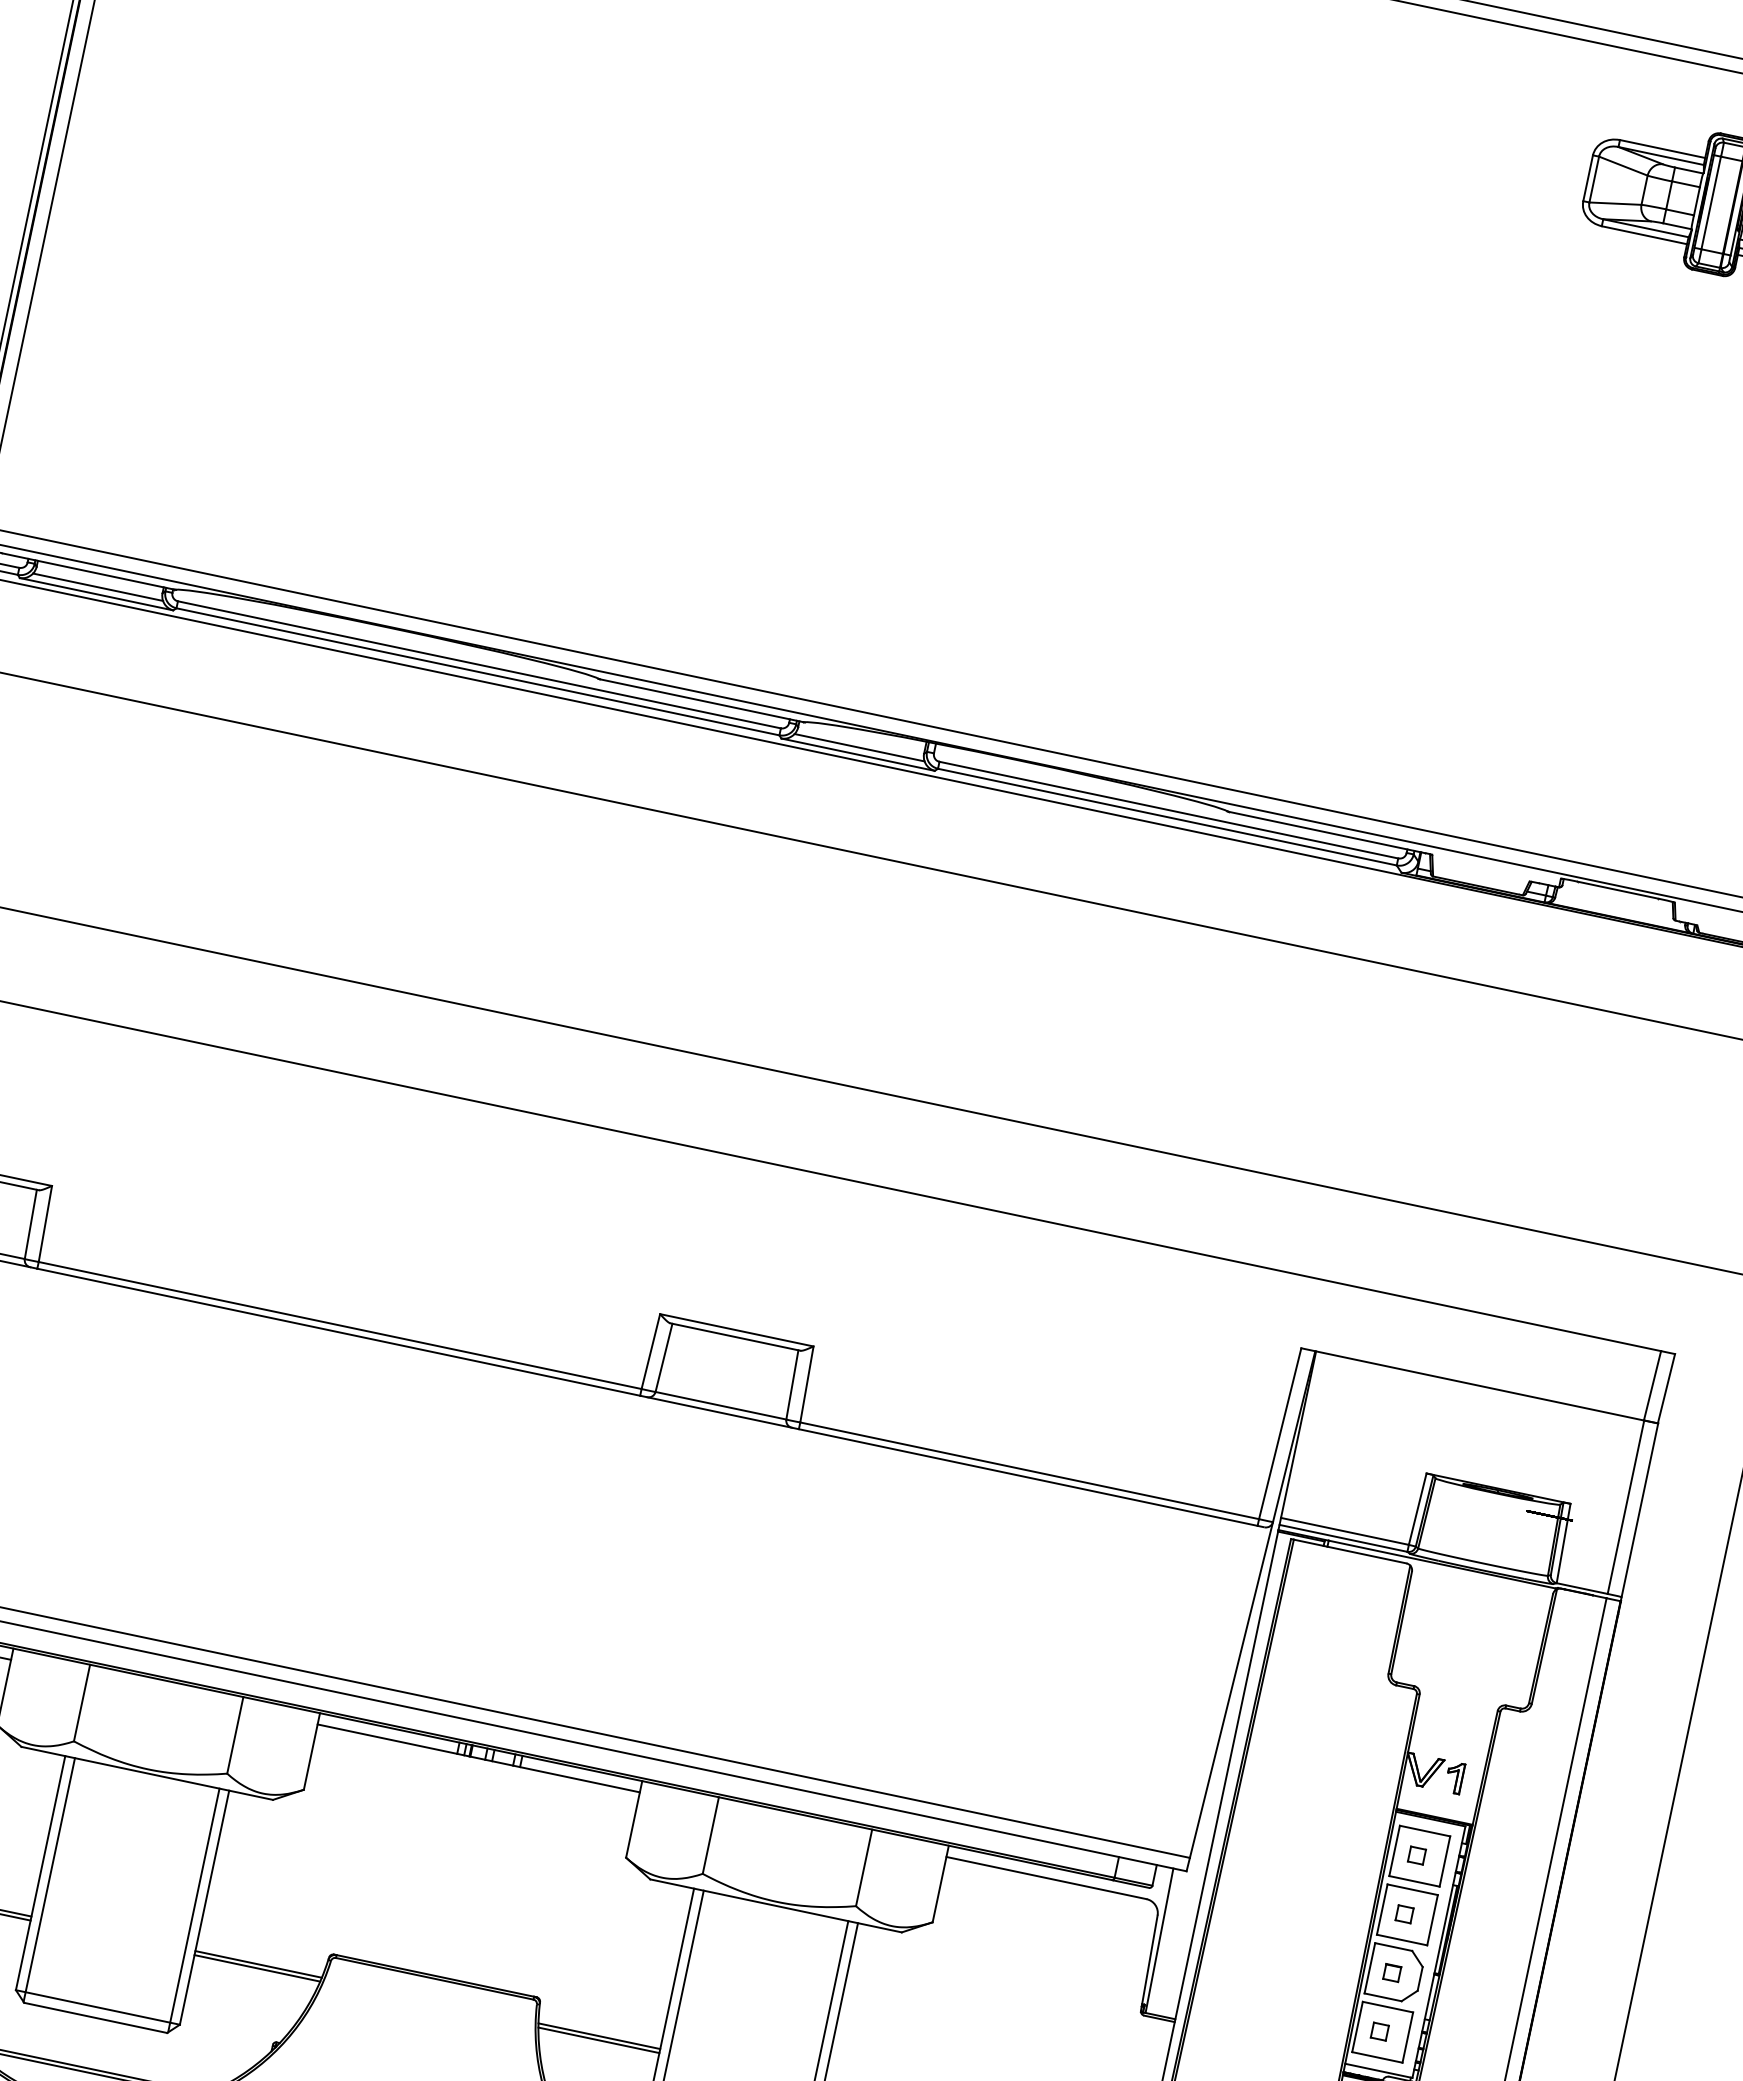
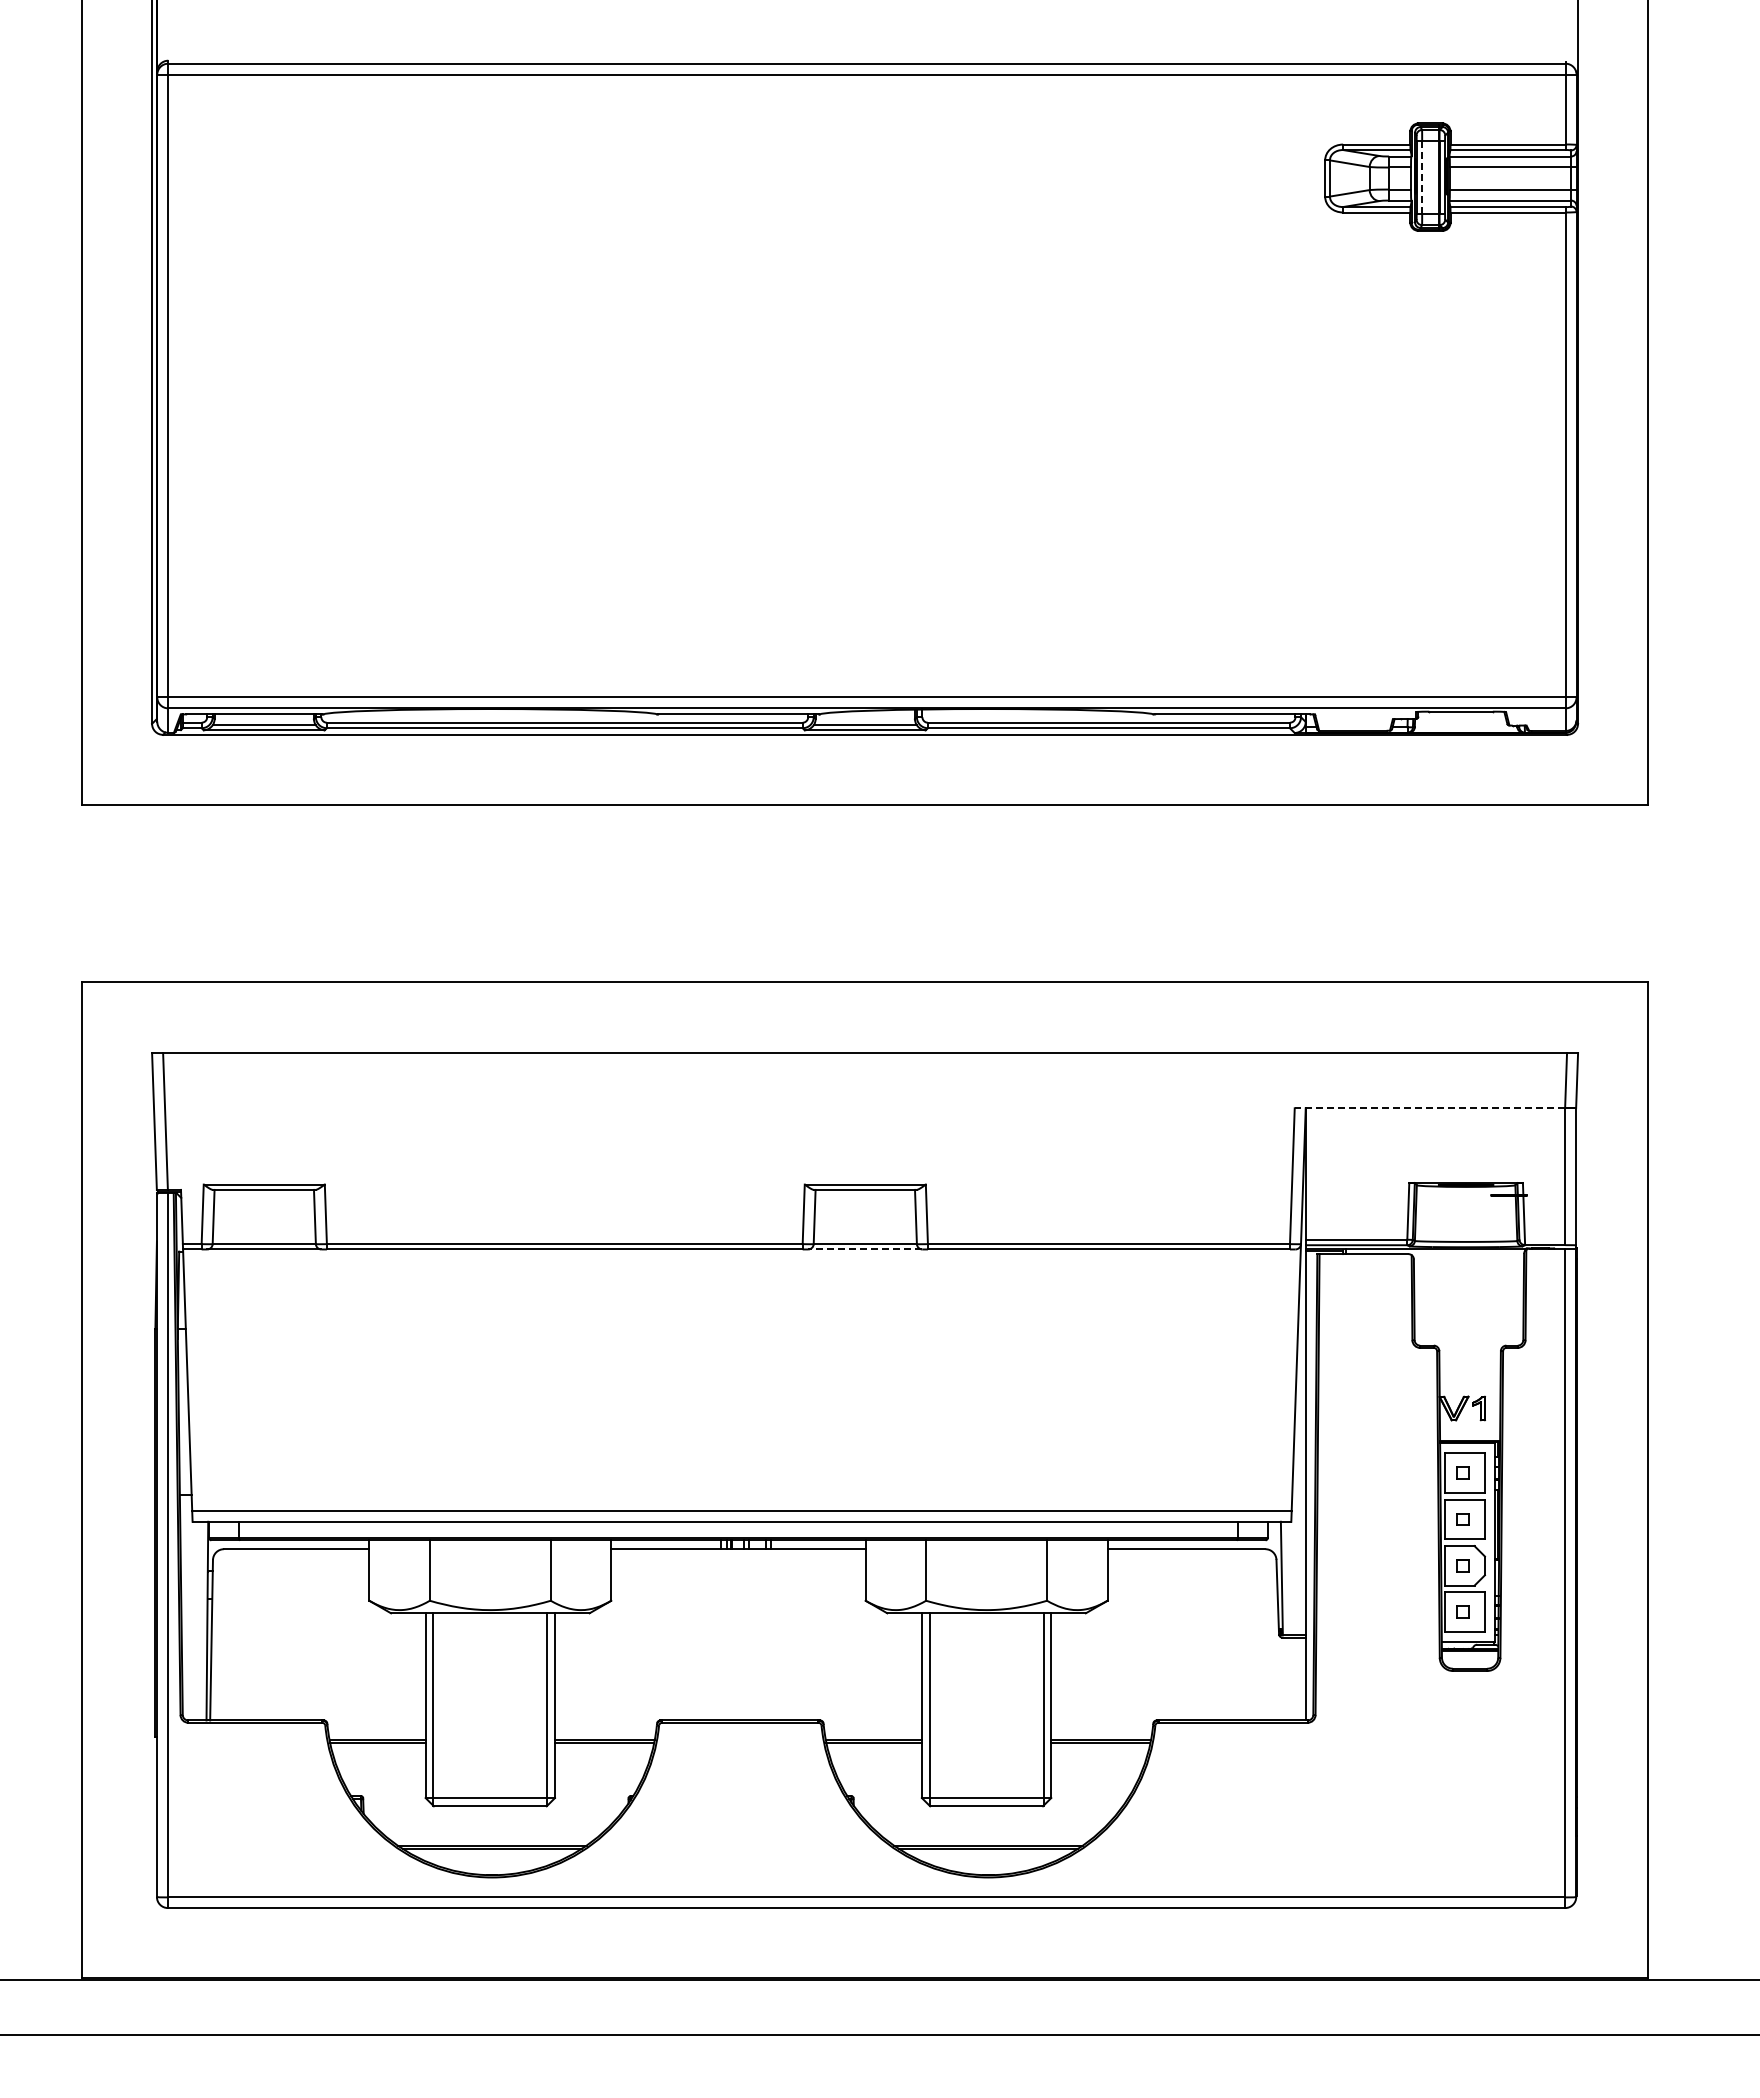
line: (1711, 203) -> (1422, 177), solid -> dashed
line: (1472, 1384) -> (1429, 1108), solid -> dashed
line: (718, 1412) -> (864, 1249), solid -> dashed

